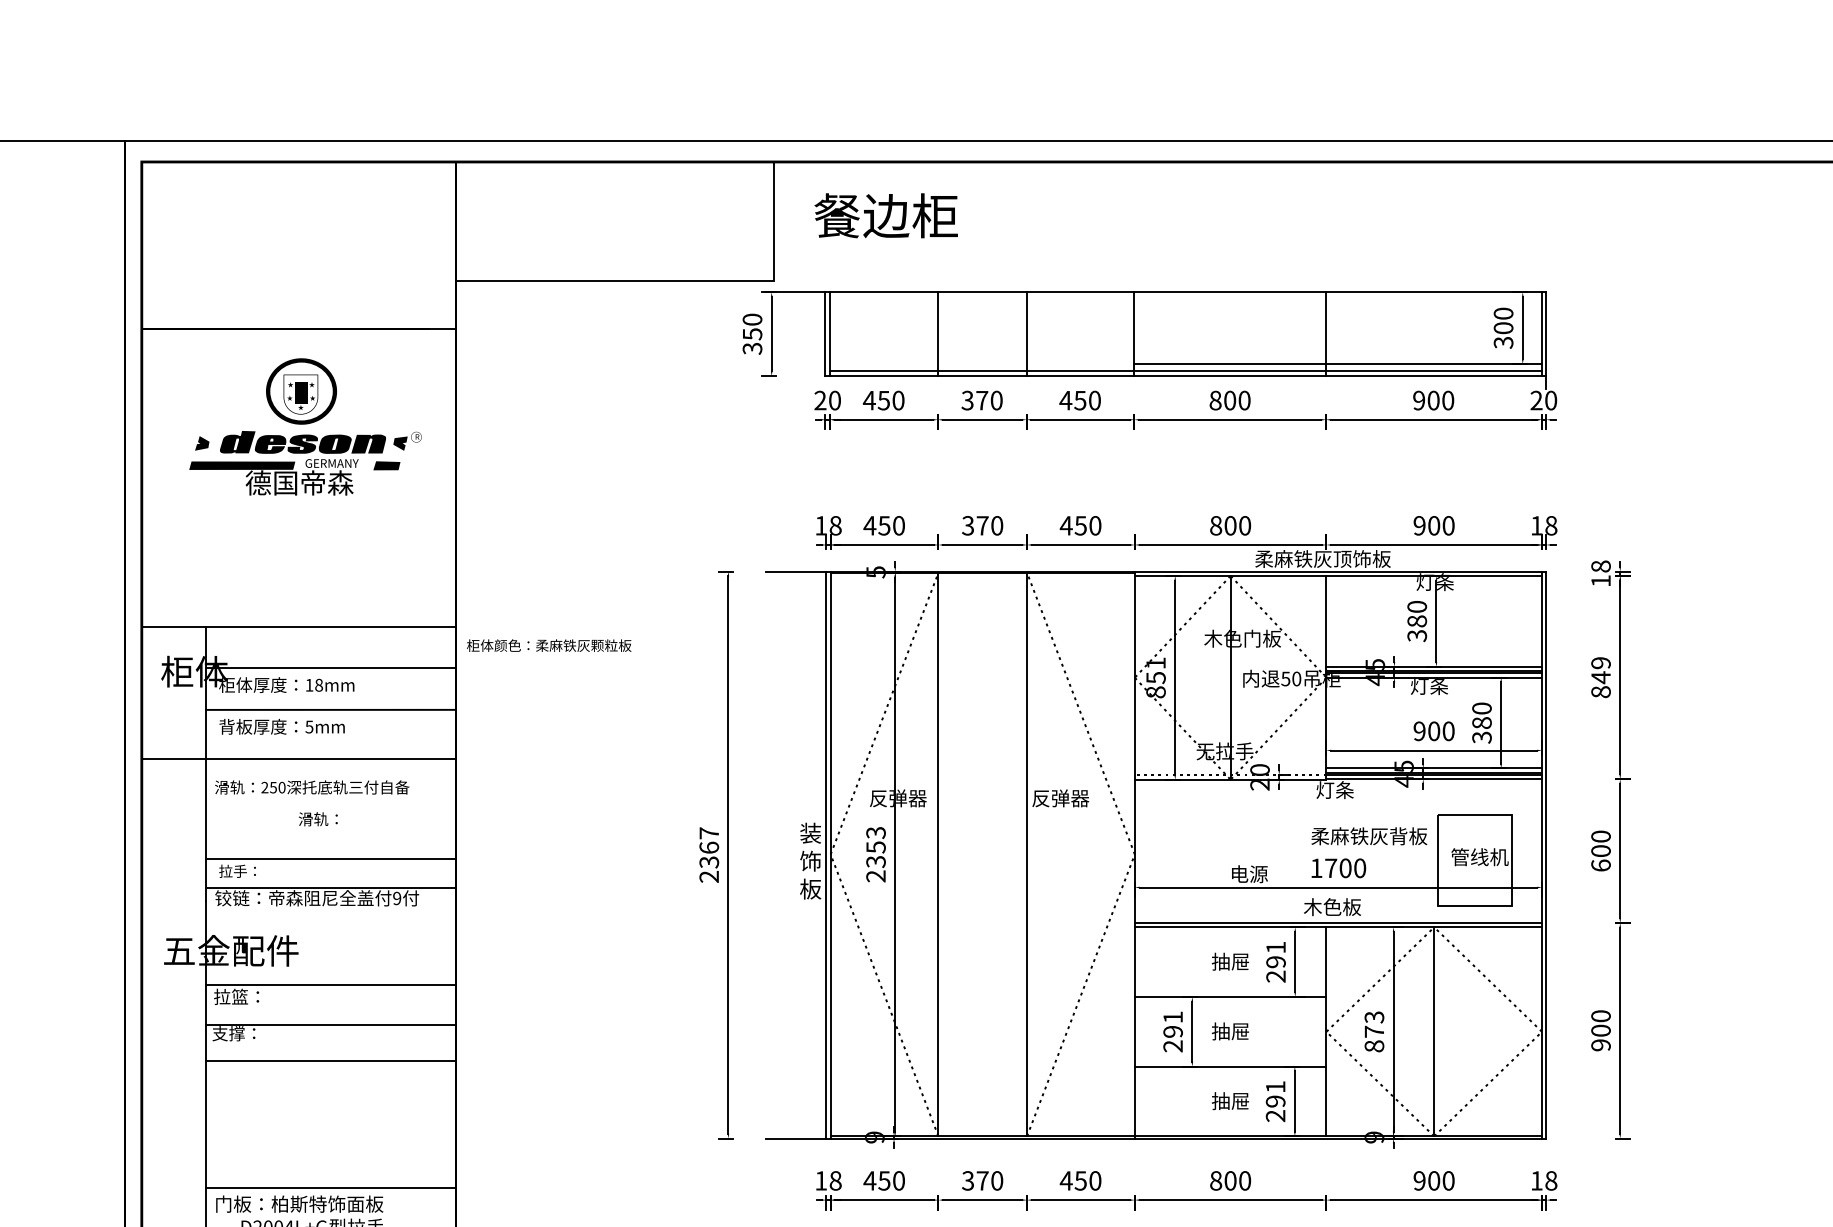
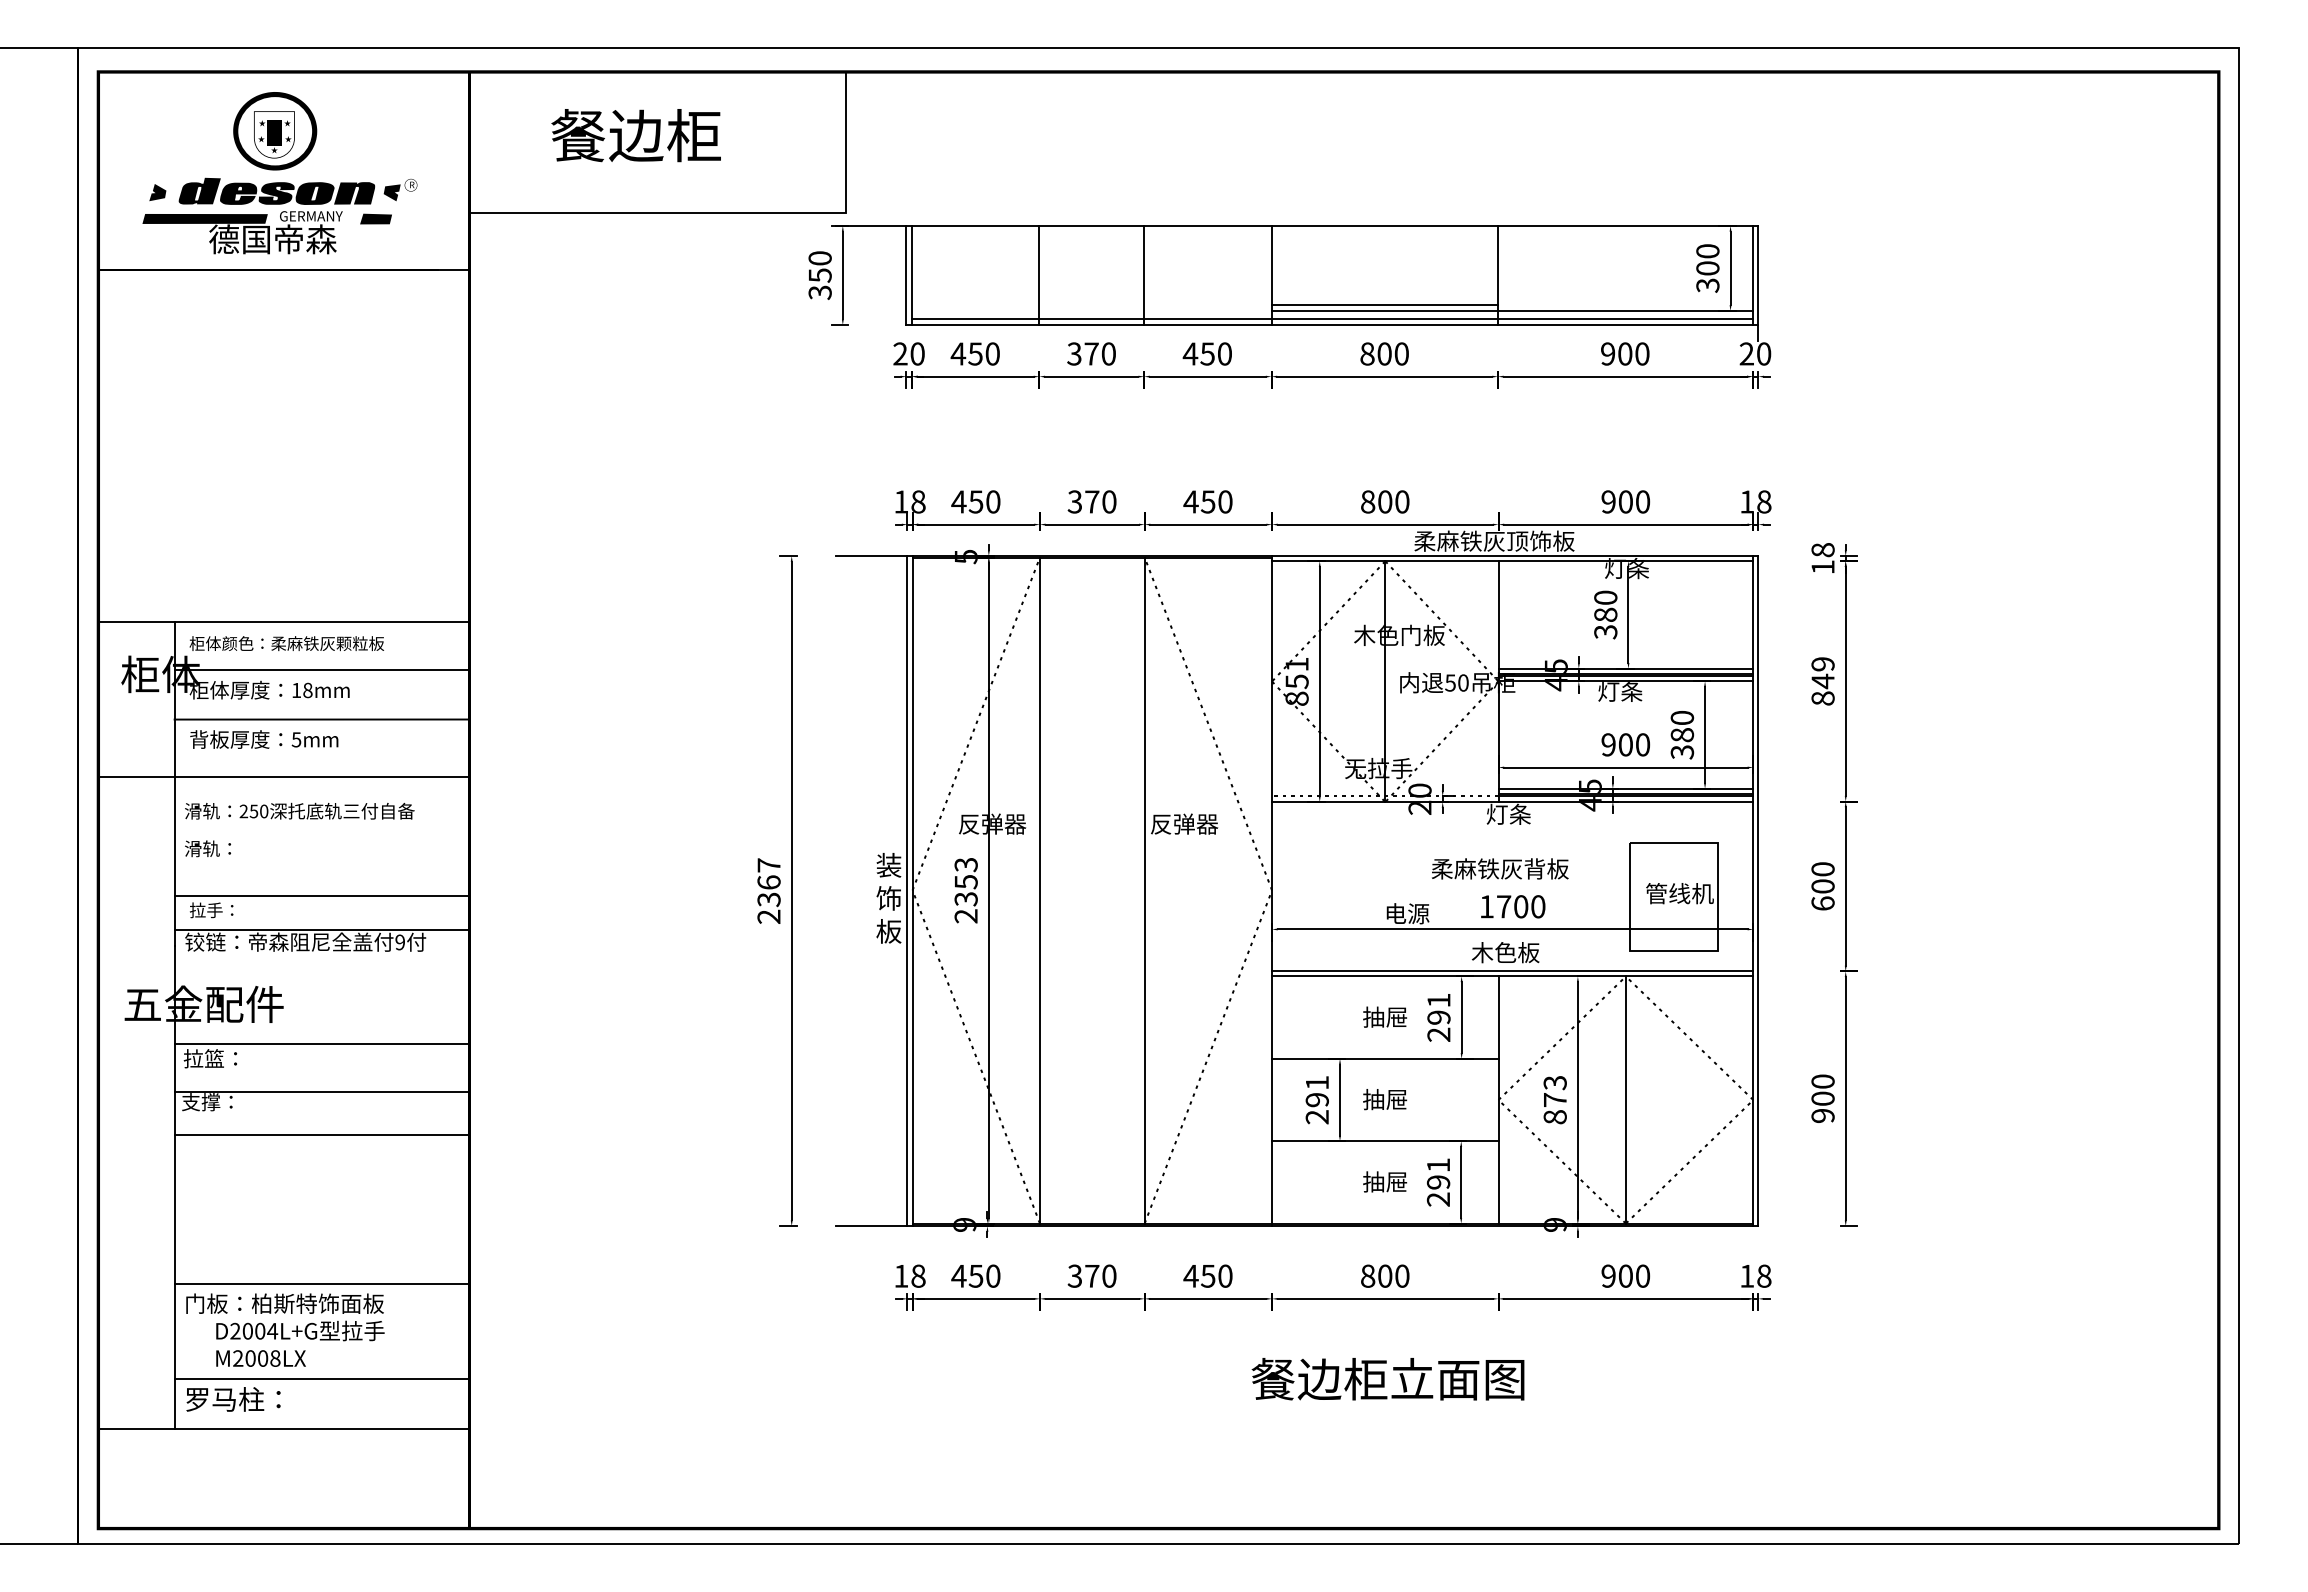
text: (885, 215) -> (635, 135), moved
line: (1229, 359) -> (1384, 305), added
text: (305, 427) -> (279, 173), moved
text: (548, 645) -> (286, 643), moved
text: (317, 819) -> (207, 848), moved
text: (1369, 835) -> (1500, 868), moved

